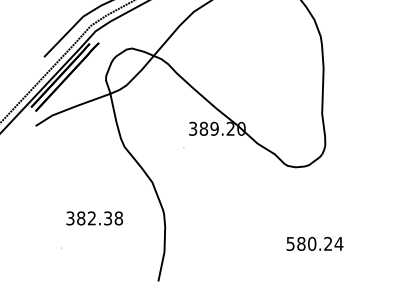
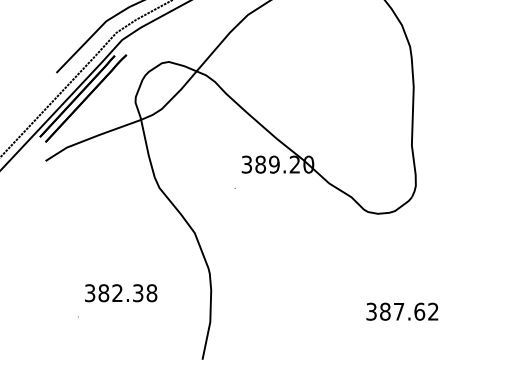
text: (94, 218) -> (120, 293), moved
text: (315, 243) -> (403, 311), 580.24 -> 387.62

